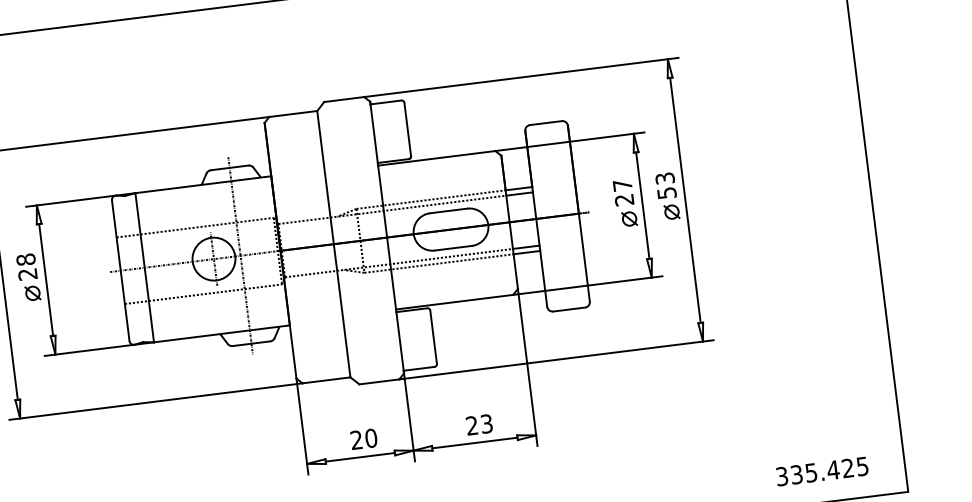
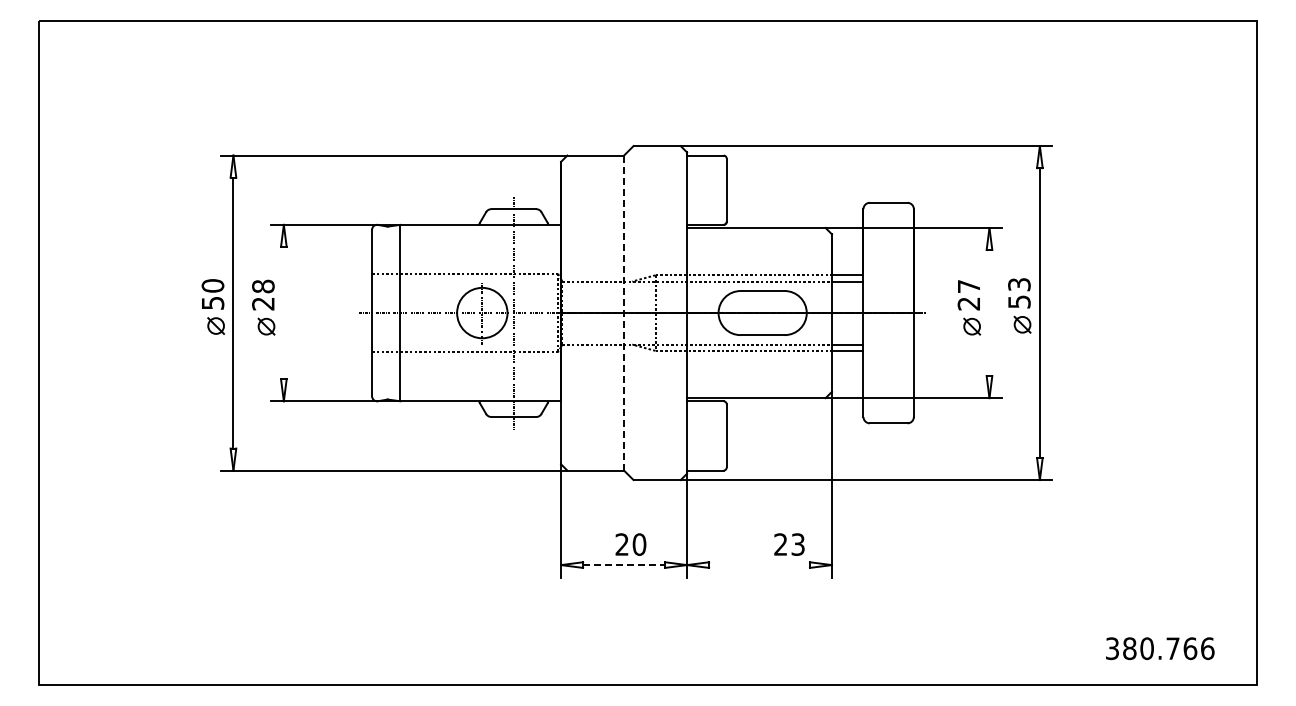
line: (642, 206) -> (989, 313), removed
line: (334, 244) -> (624, 313), solid -> dashed
line: (45, 279) -> (283, 312), removed
text: (479, 424) -> (789, 544), moved
line: (474, 443) -> (759, 565), removed
line: (360, 457) -> (624, 565), solid -> dashed
text: (829, 470) -> (1168, 648), 335.425 -> 380.766

